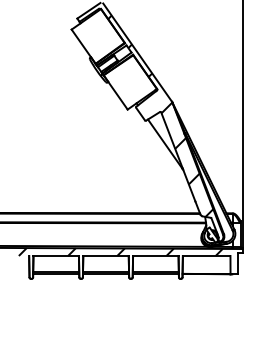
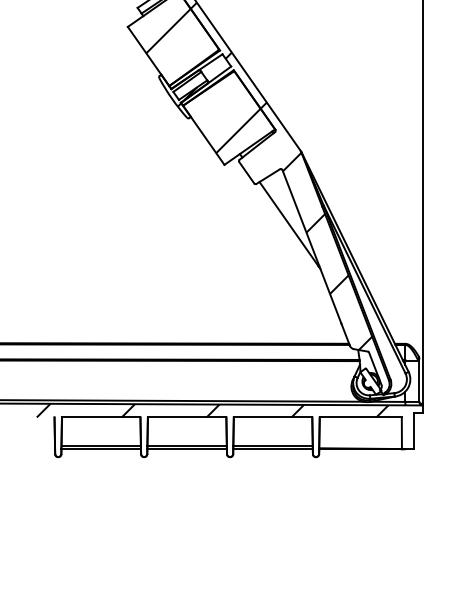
hatch: (95, 31) -> (168, 30), added
hatch: (135, 89) -> (237, 130), added

